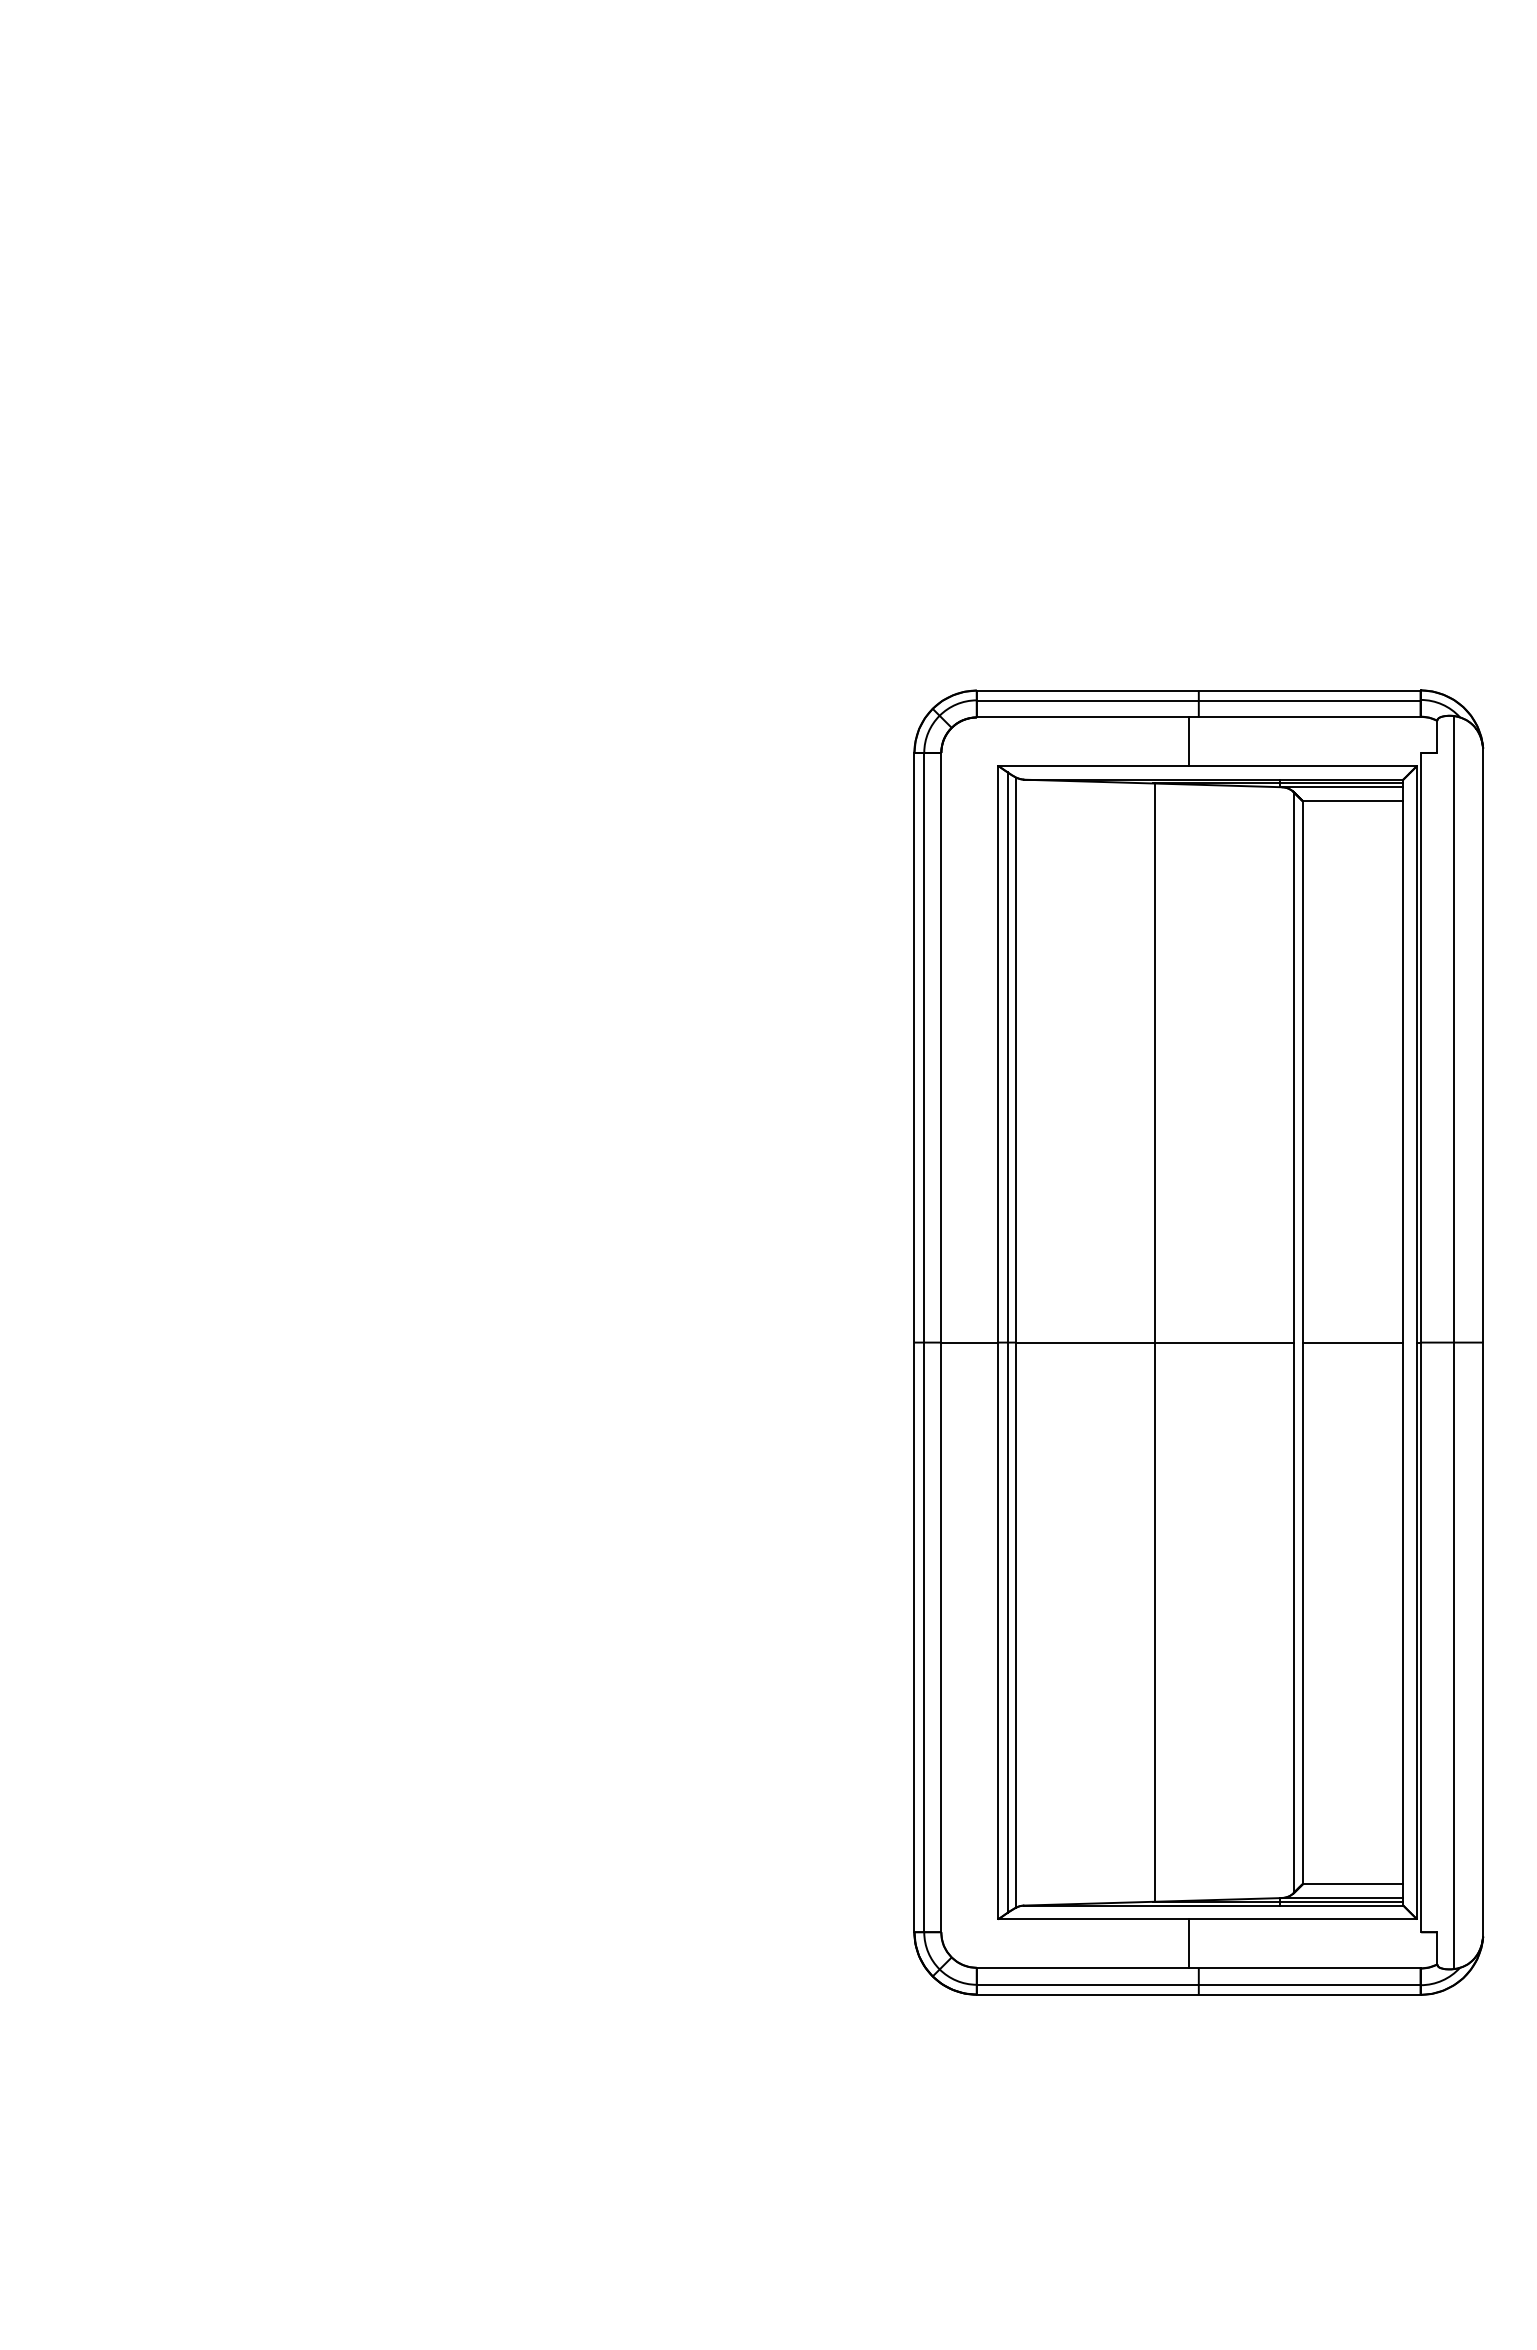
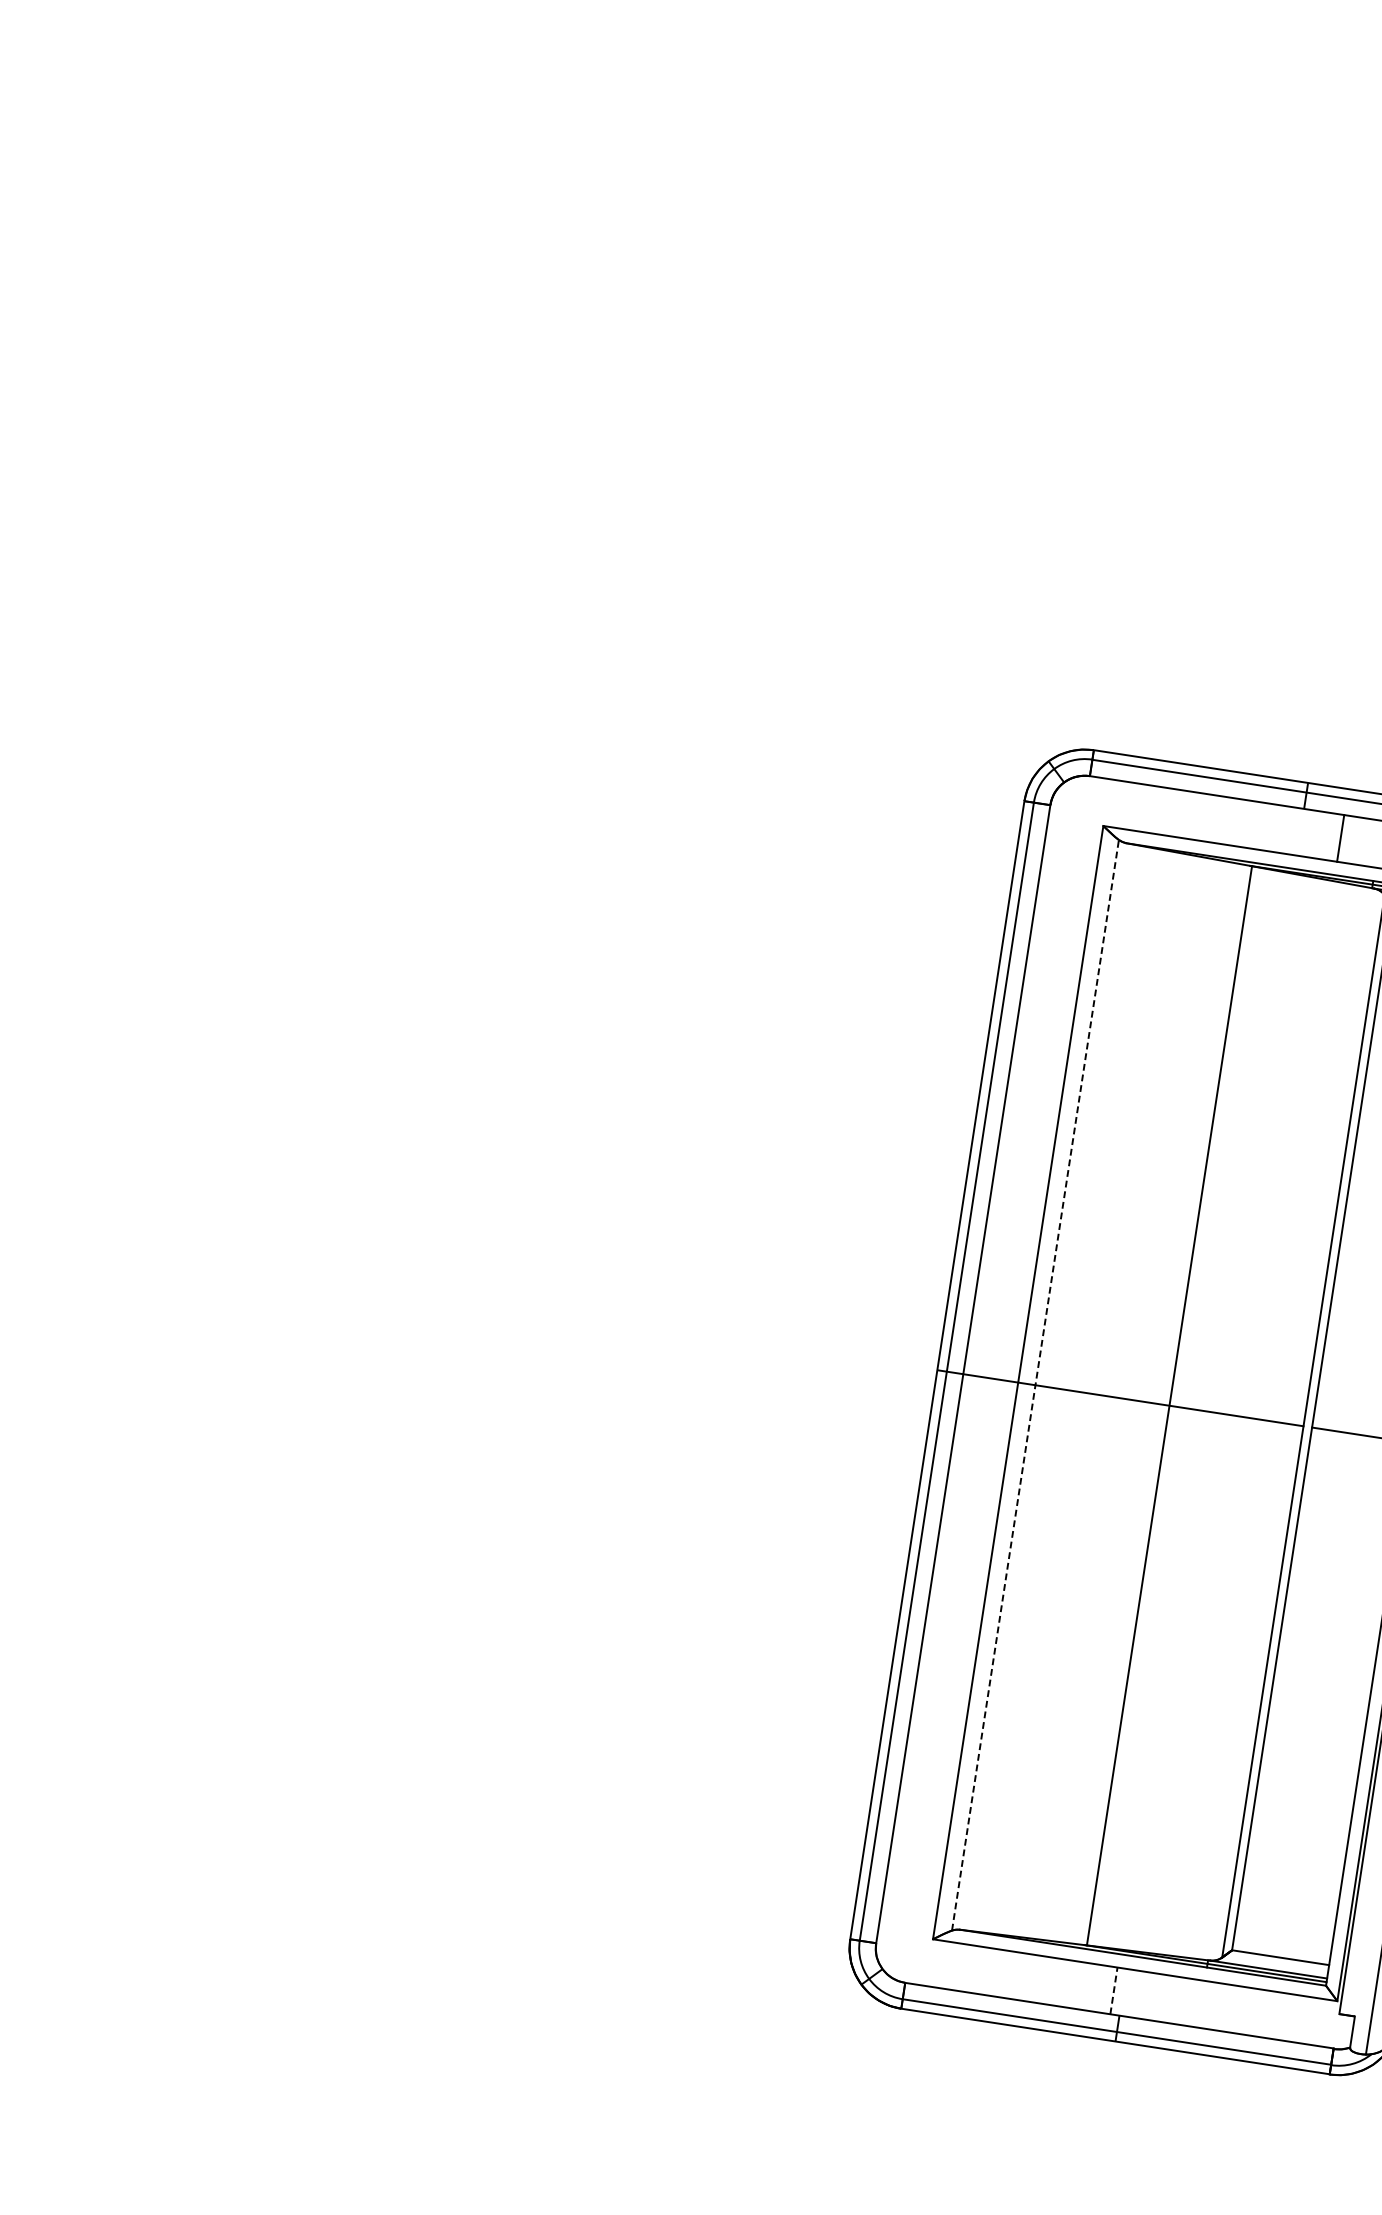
line: (1189, 741) -> (1340, 838), moved
line: (1007, 1342) -> (1027, 1383), removed
line: (1016, 1342) -> (1035, 1385), solid -> dashed
line: (1189, 1943) -> (1114, 1990), solid -> dashed

